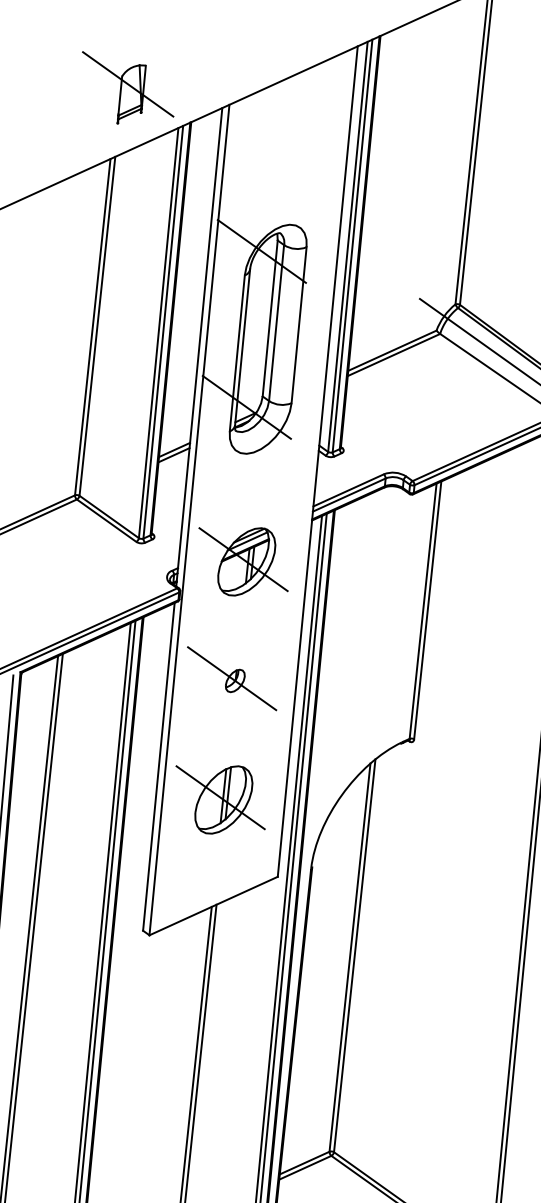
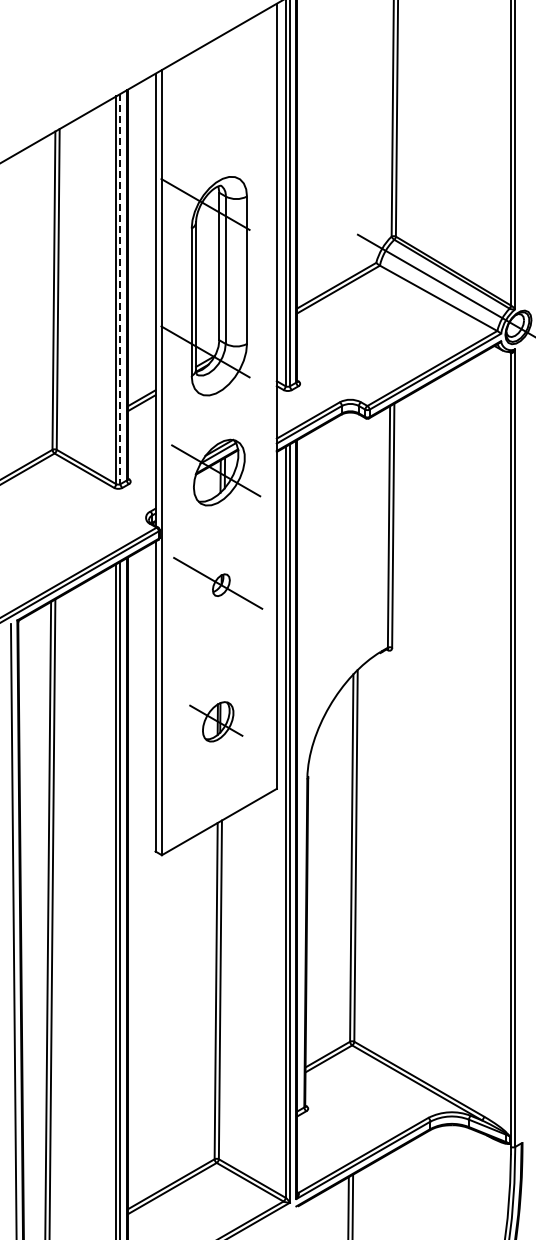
part: (127, 90) -> (65, 65), removed
line: (163, 332) -> (120, 289), solid -> dashed
part: (243, 561) -> (216, 472), moved
part: (232, 678) -> (218, 583), moved
part: (220, 799) -> (216, 721), size x0.6

